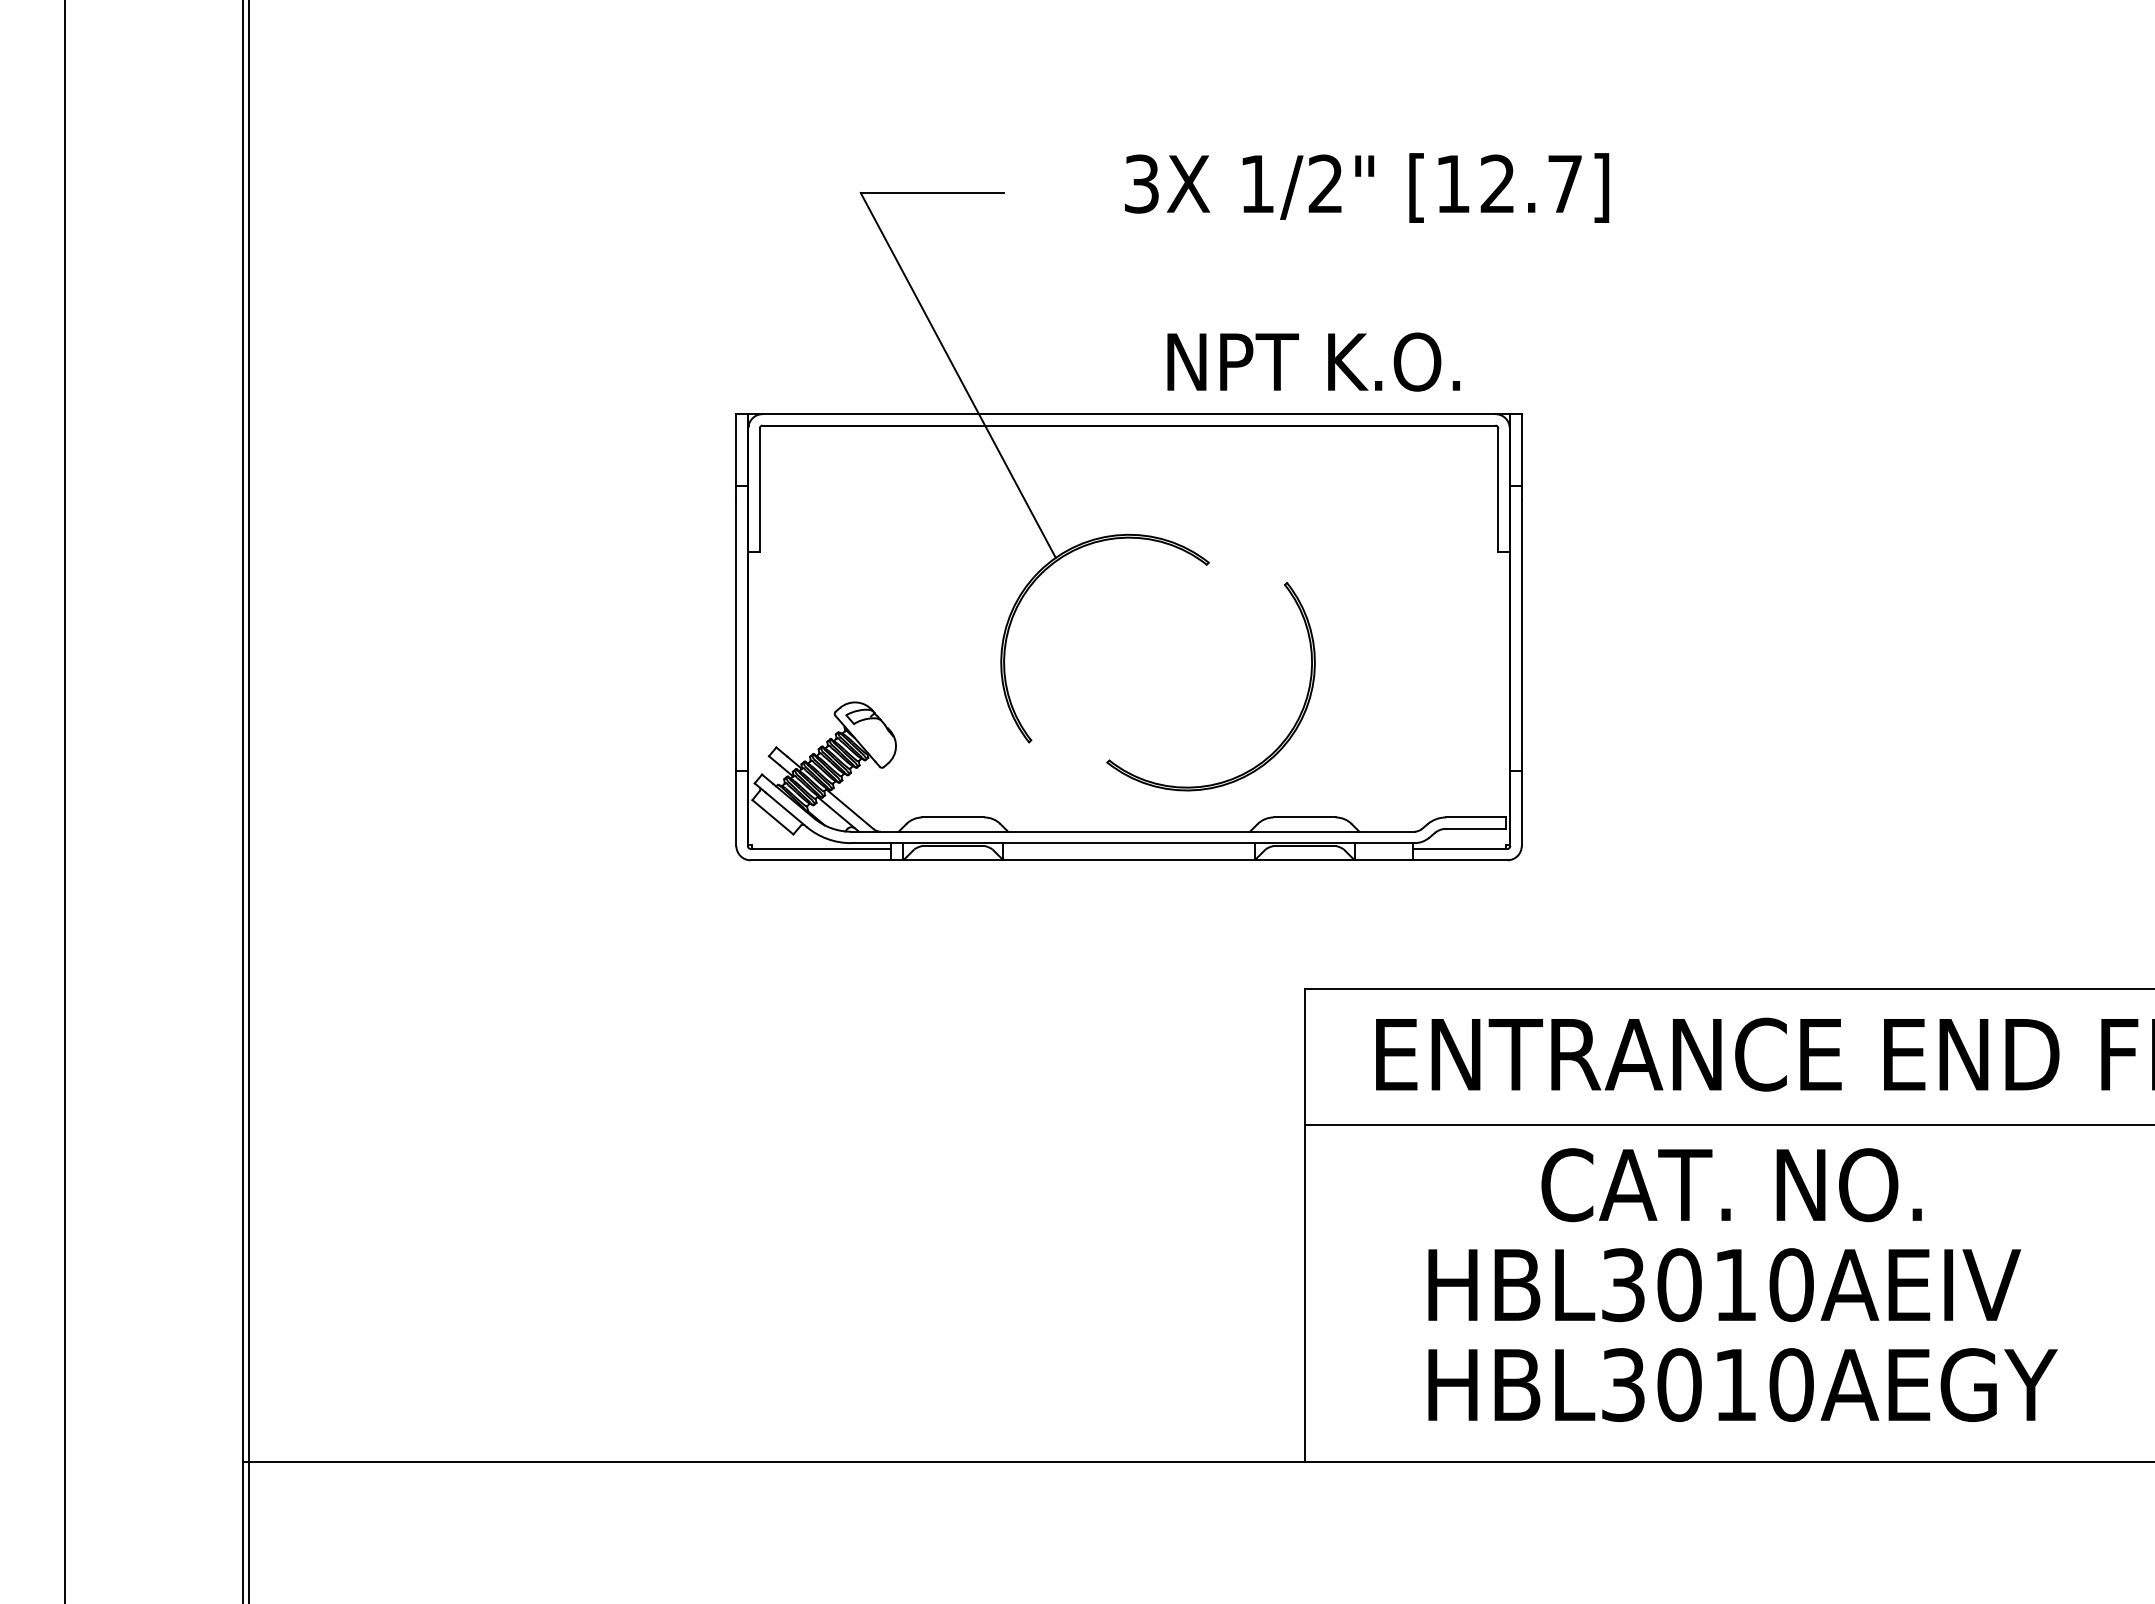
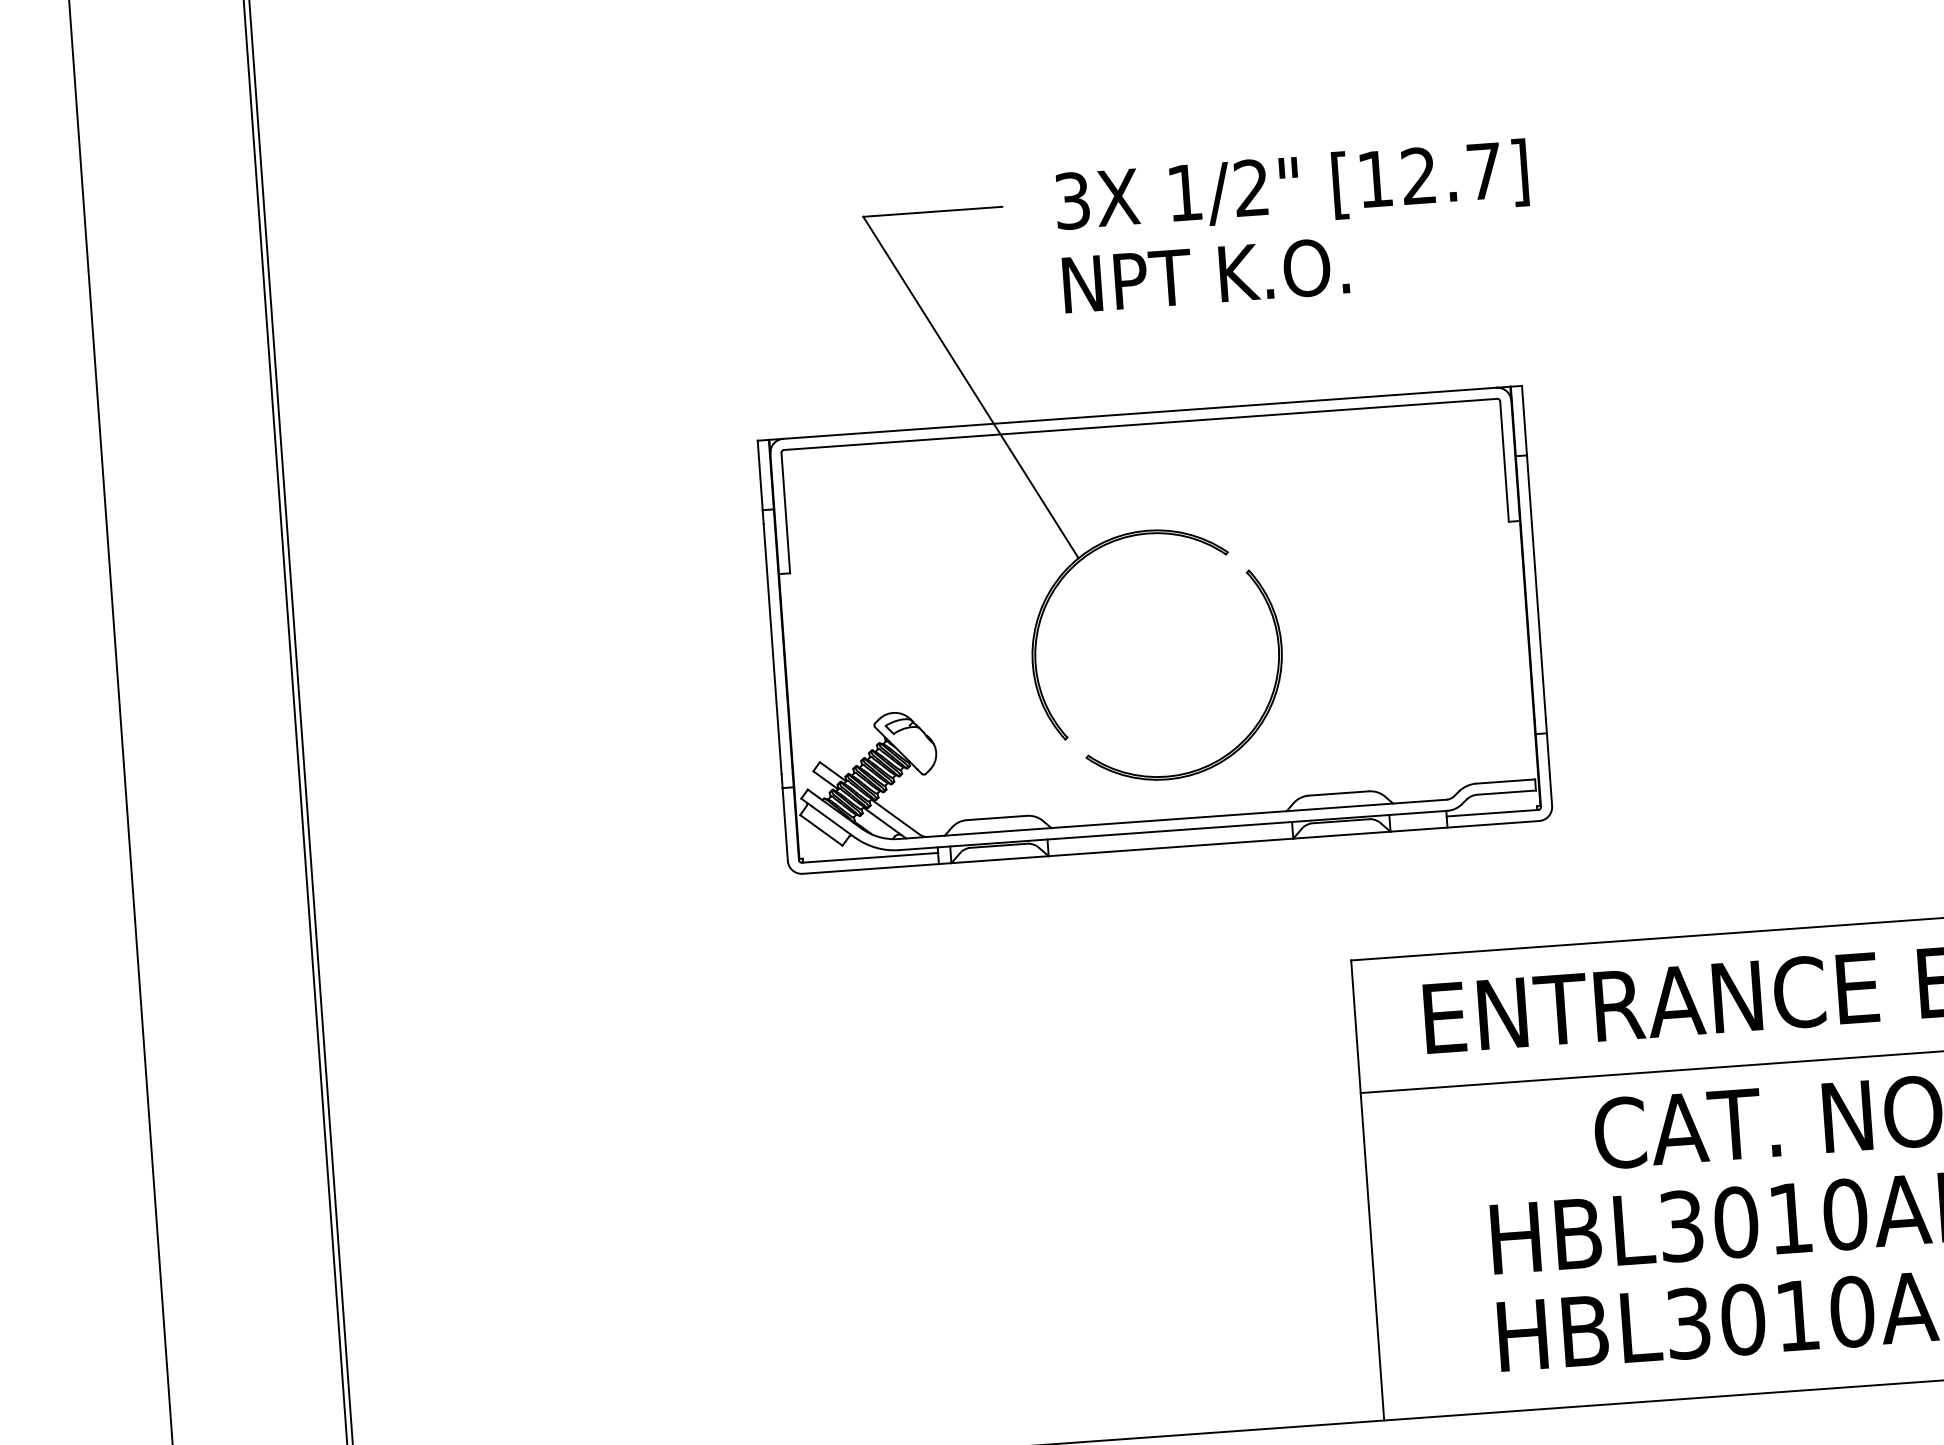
text: (1367, 187) -> (1292, 188), moved
text: (1313, 361) -> (1205, 274), moved
part: (1267, 756) -> (1241, 740), moved

